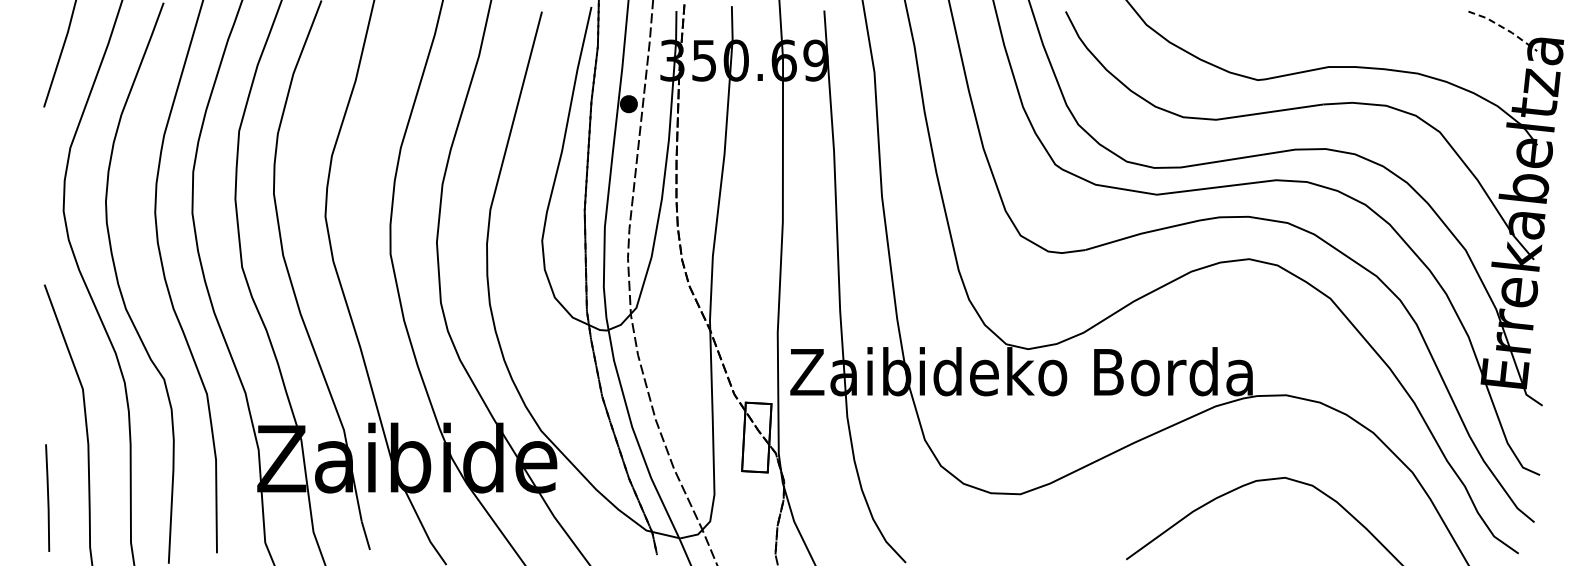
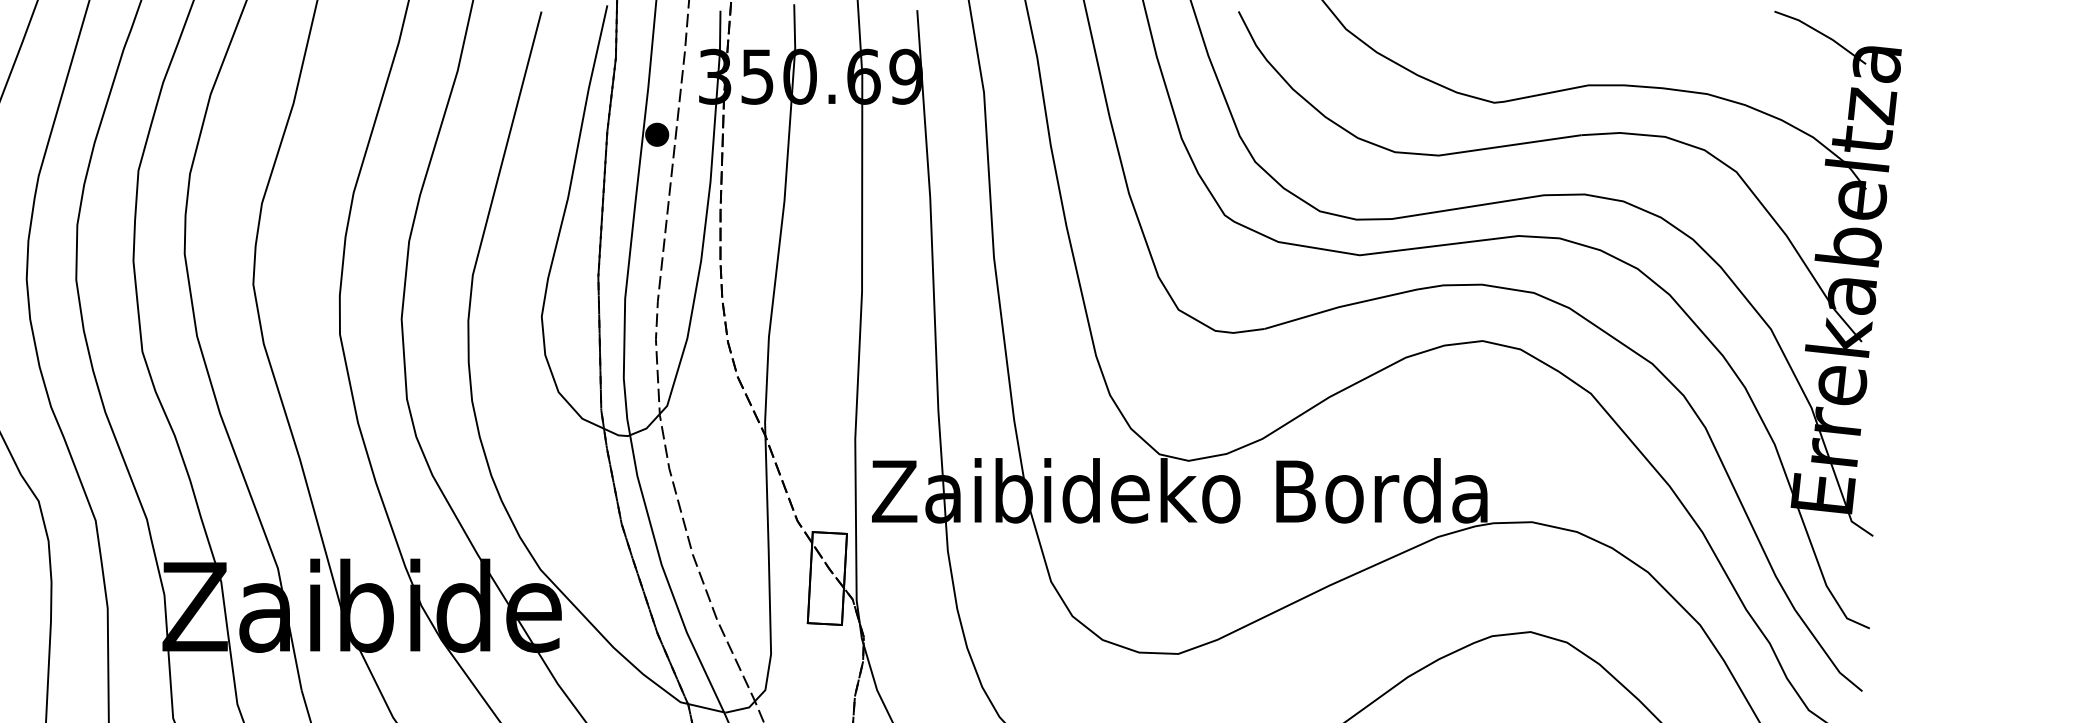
line: (1504, 28) -> (1822, 34), dashed -> solid

